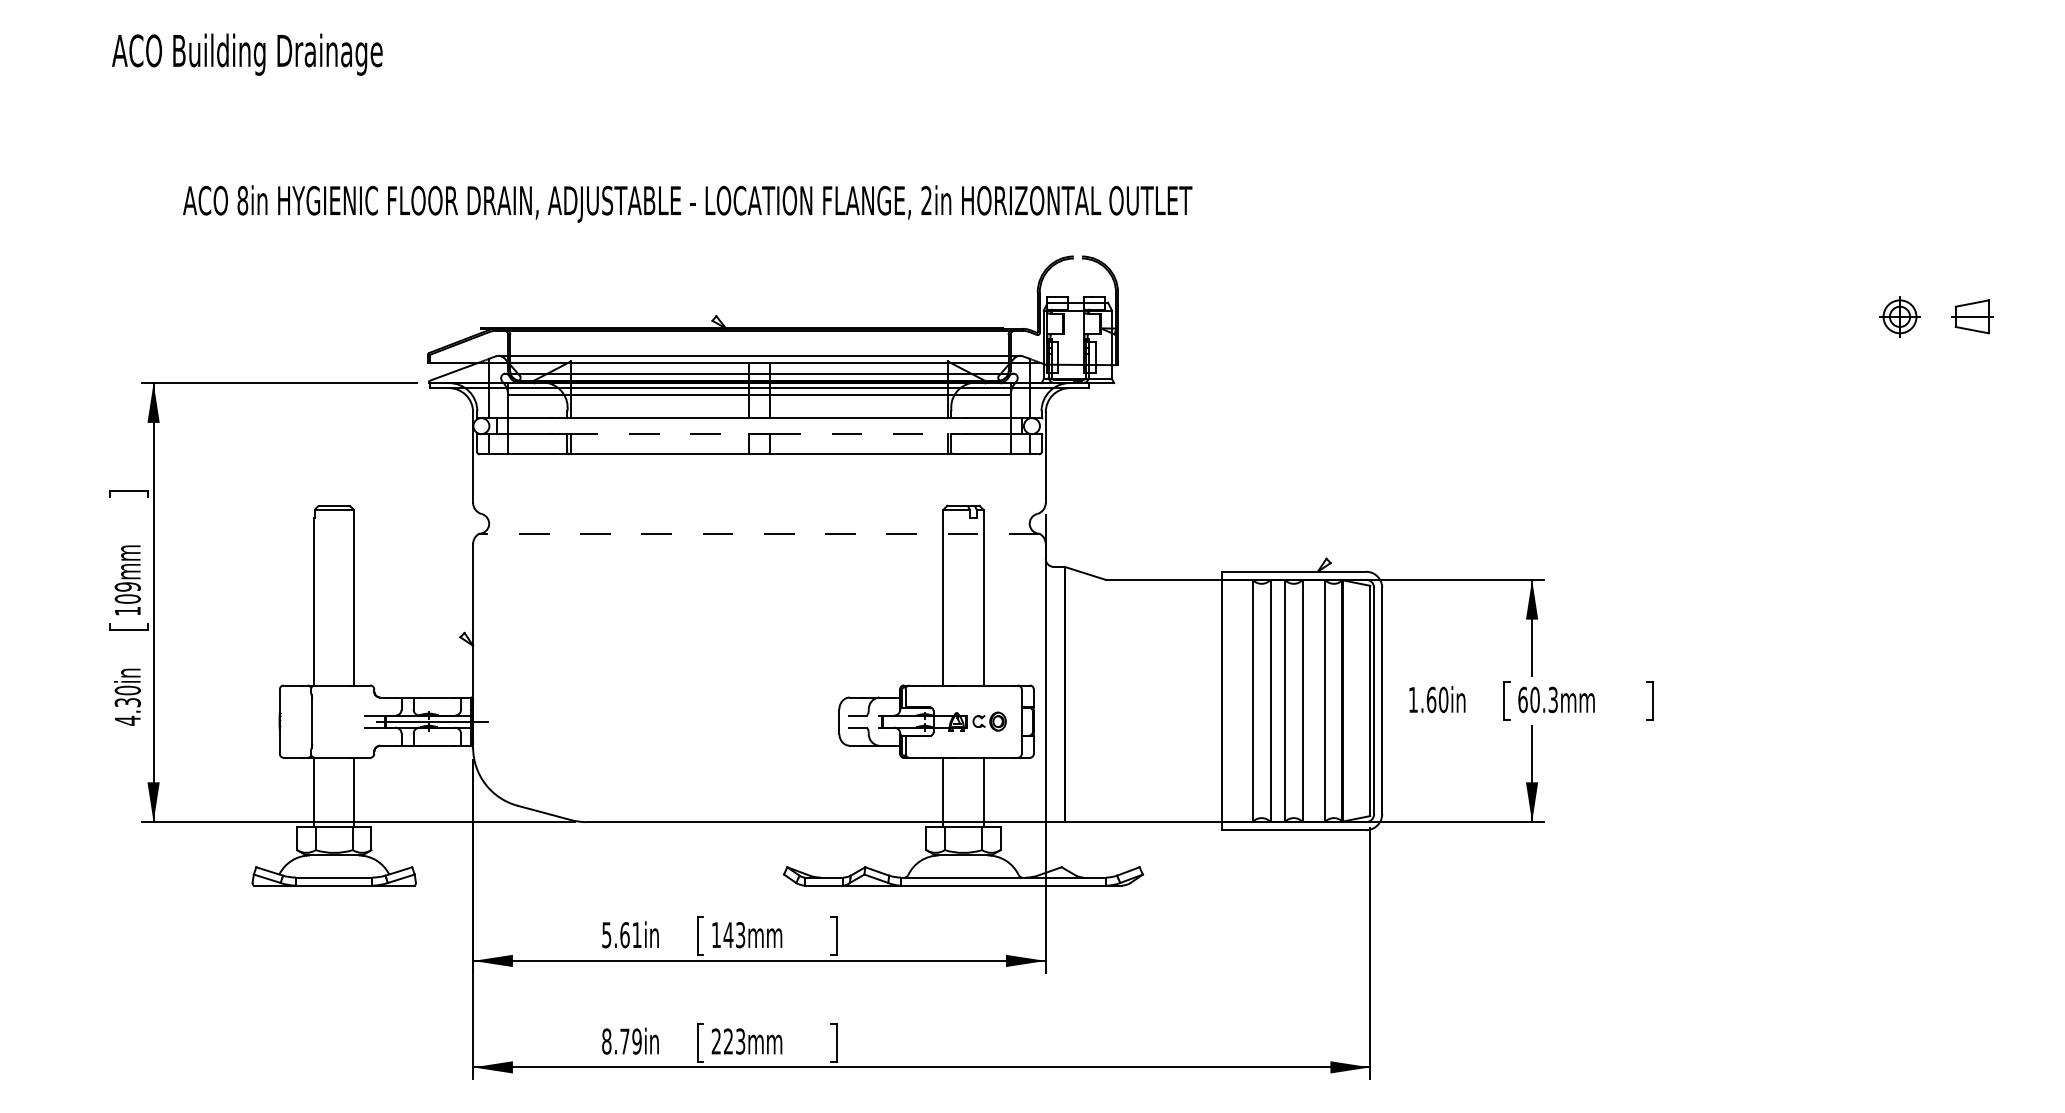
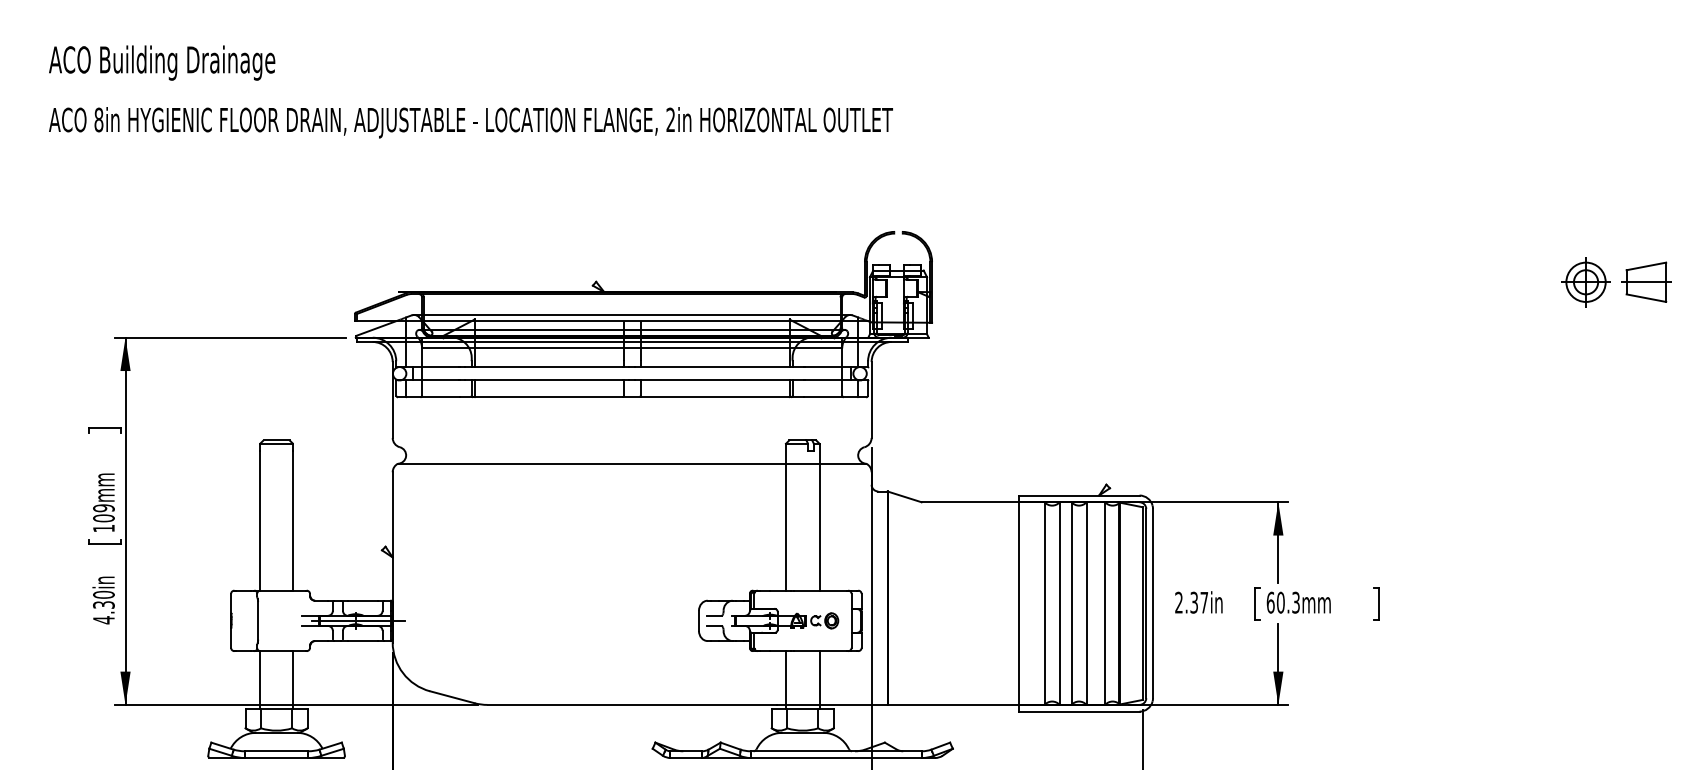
text: (247, 54) -> (162, 62), moved
text: (687, 203) -> (470, 122), moved
part: (1899, 316) -> (1585, 282), size x1.43
part: (1972, 316) -> (1646, 282), size x1.43
line: (658, 434) -> (547, 380), dashed -> solid
line: (861, 434) -> (717, 380), dashed -> solid
line: (758, 533) -> (631, 463), dashed -> solid
text: (1428, 699) -> (1191, 602), 1.60in -> 2.37in

